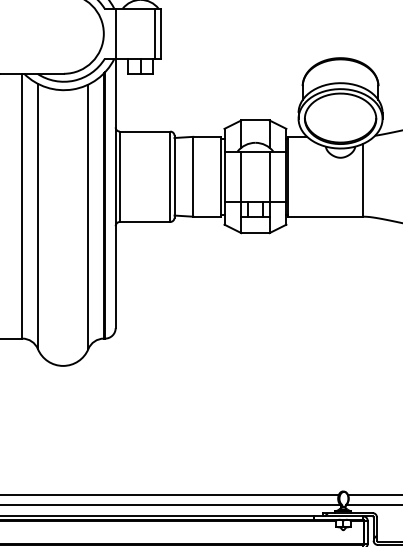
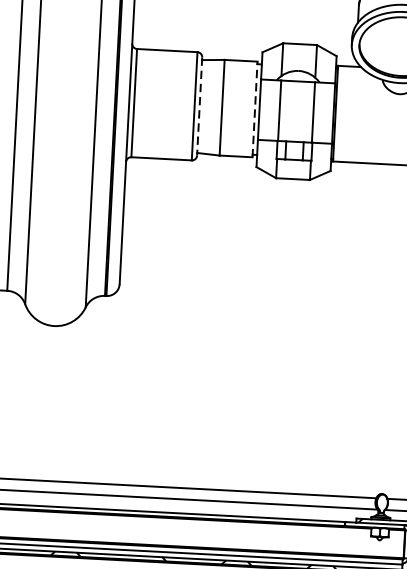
line: (174, 176) -> (199, 106), solid -> dashed
line: (220, 176) -> (254, 109), solid -> dashed

